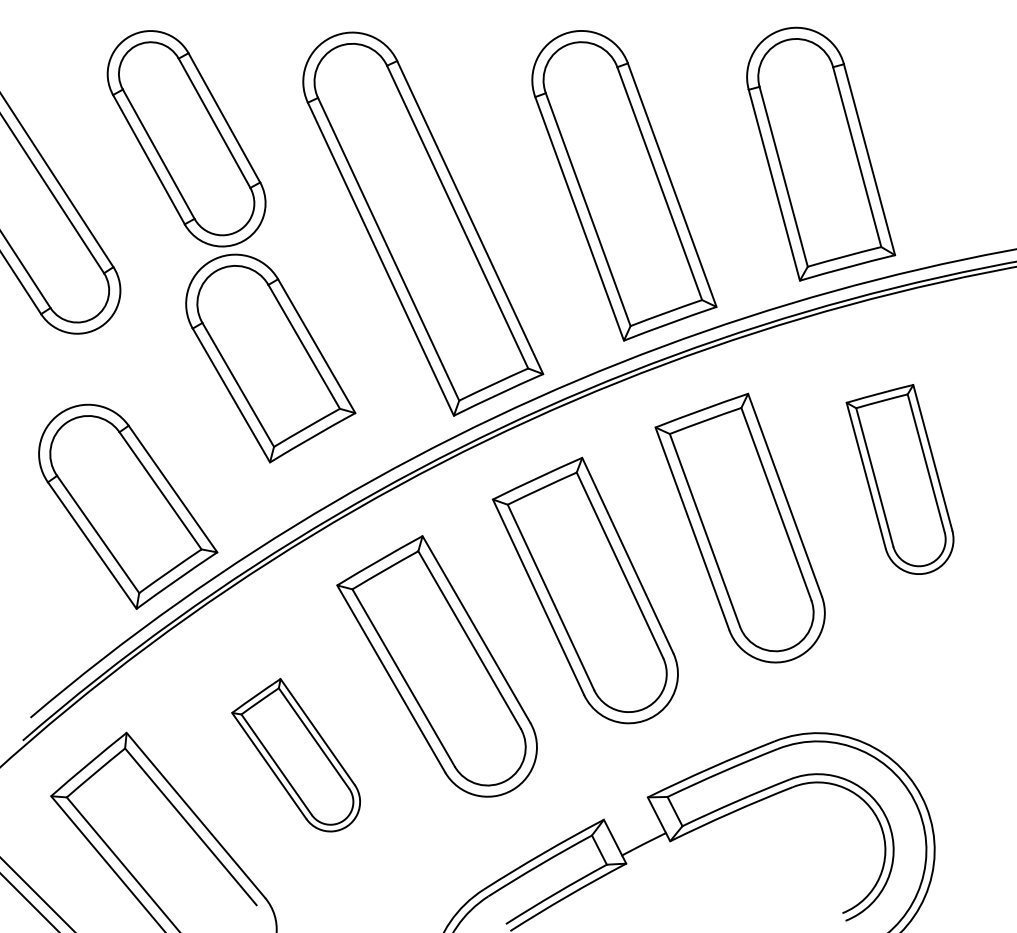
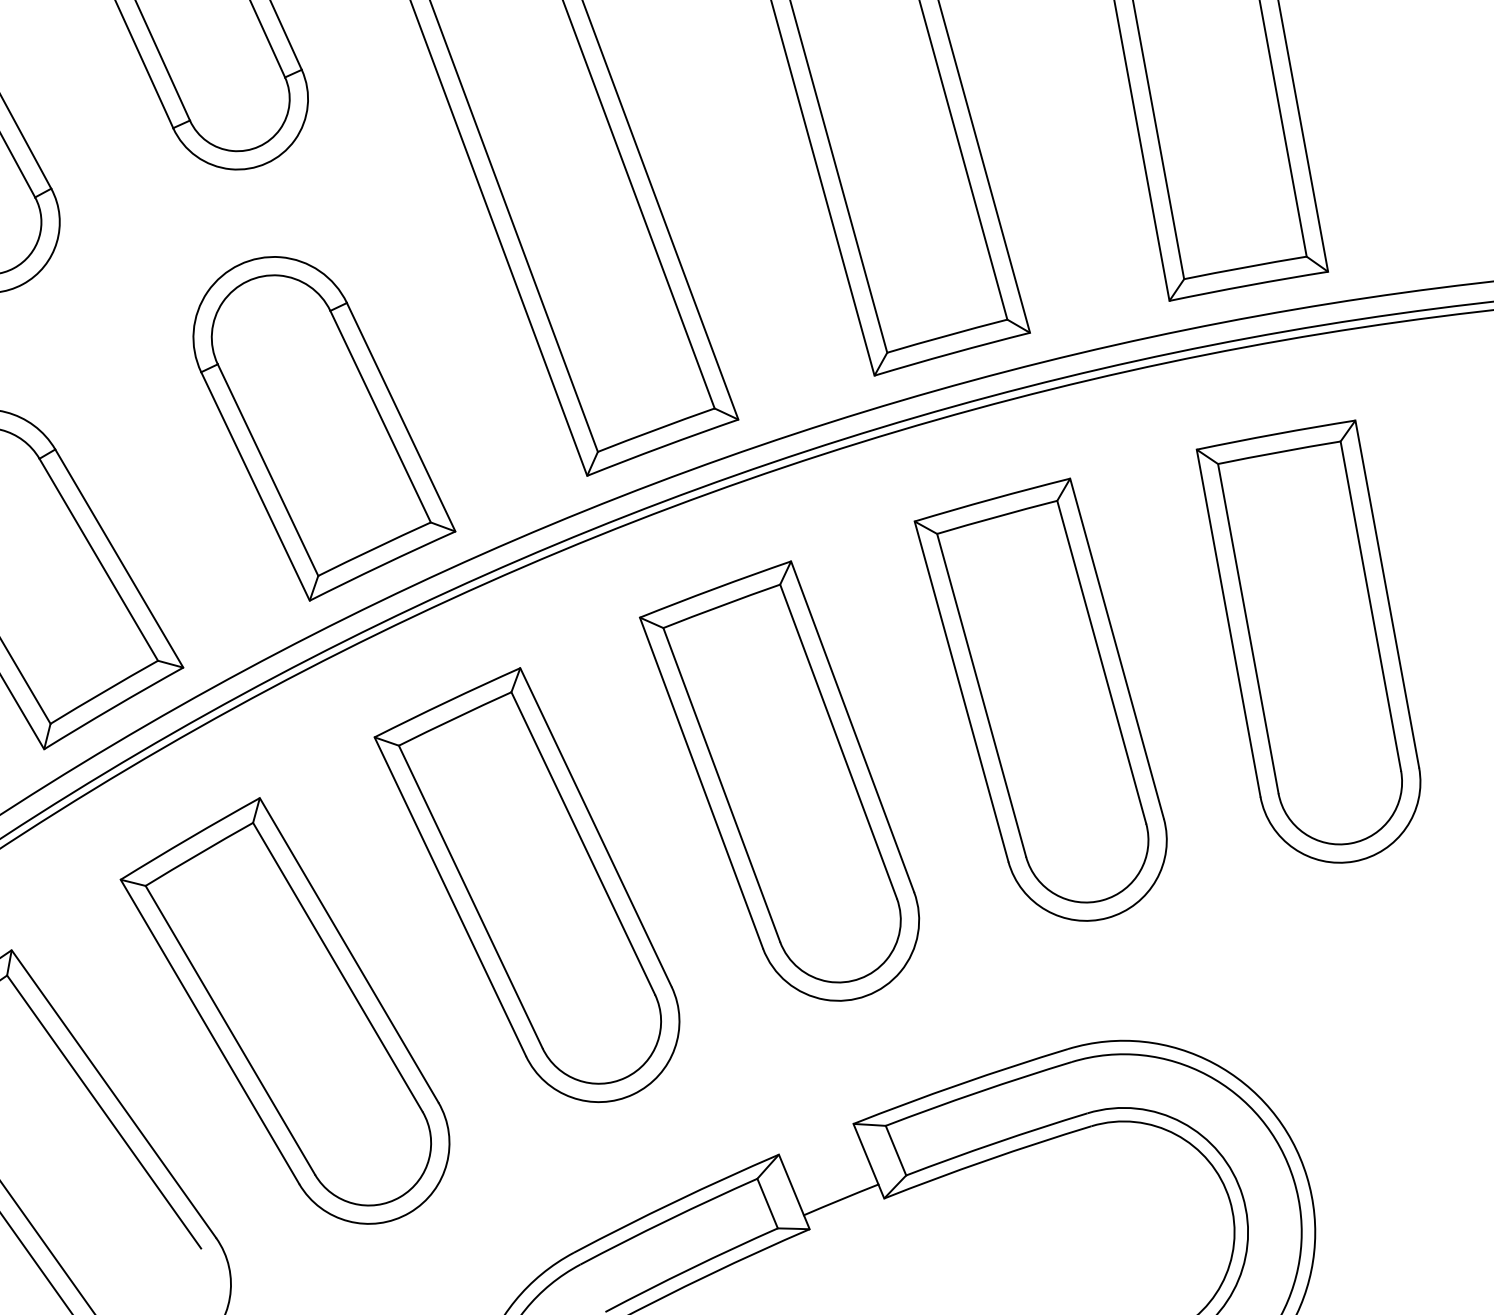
part: (270, 358) -> (324, 431), moved
part: (899, 479) -> (1305, 638), size x1.43
part: (295, 755) -> (284, 1009), size x1.67

